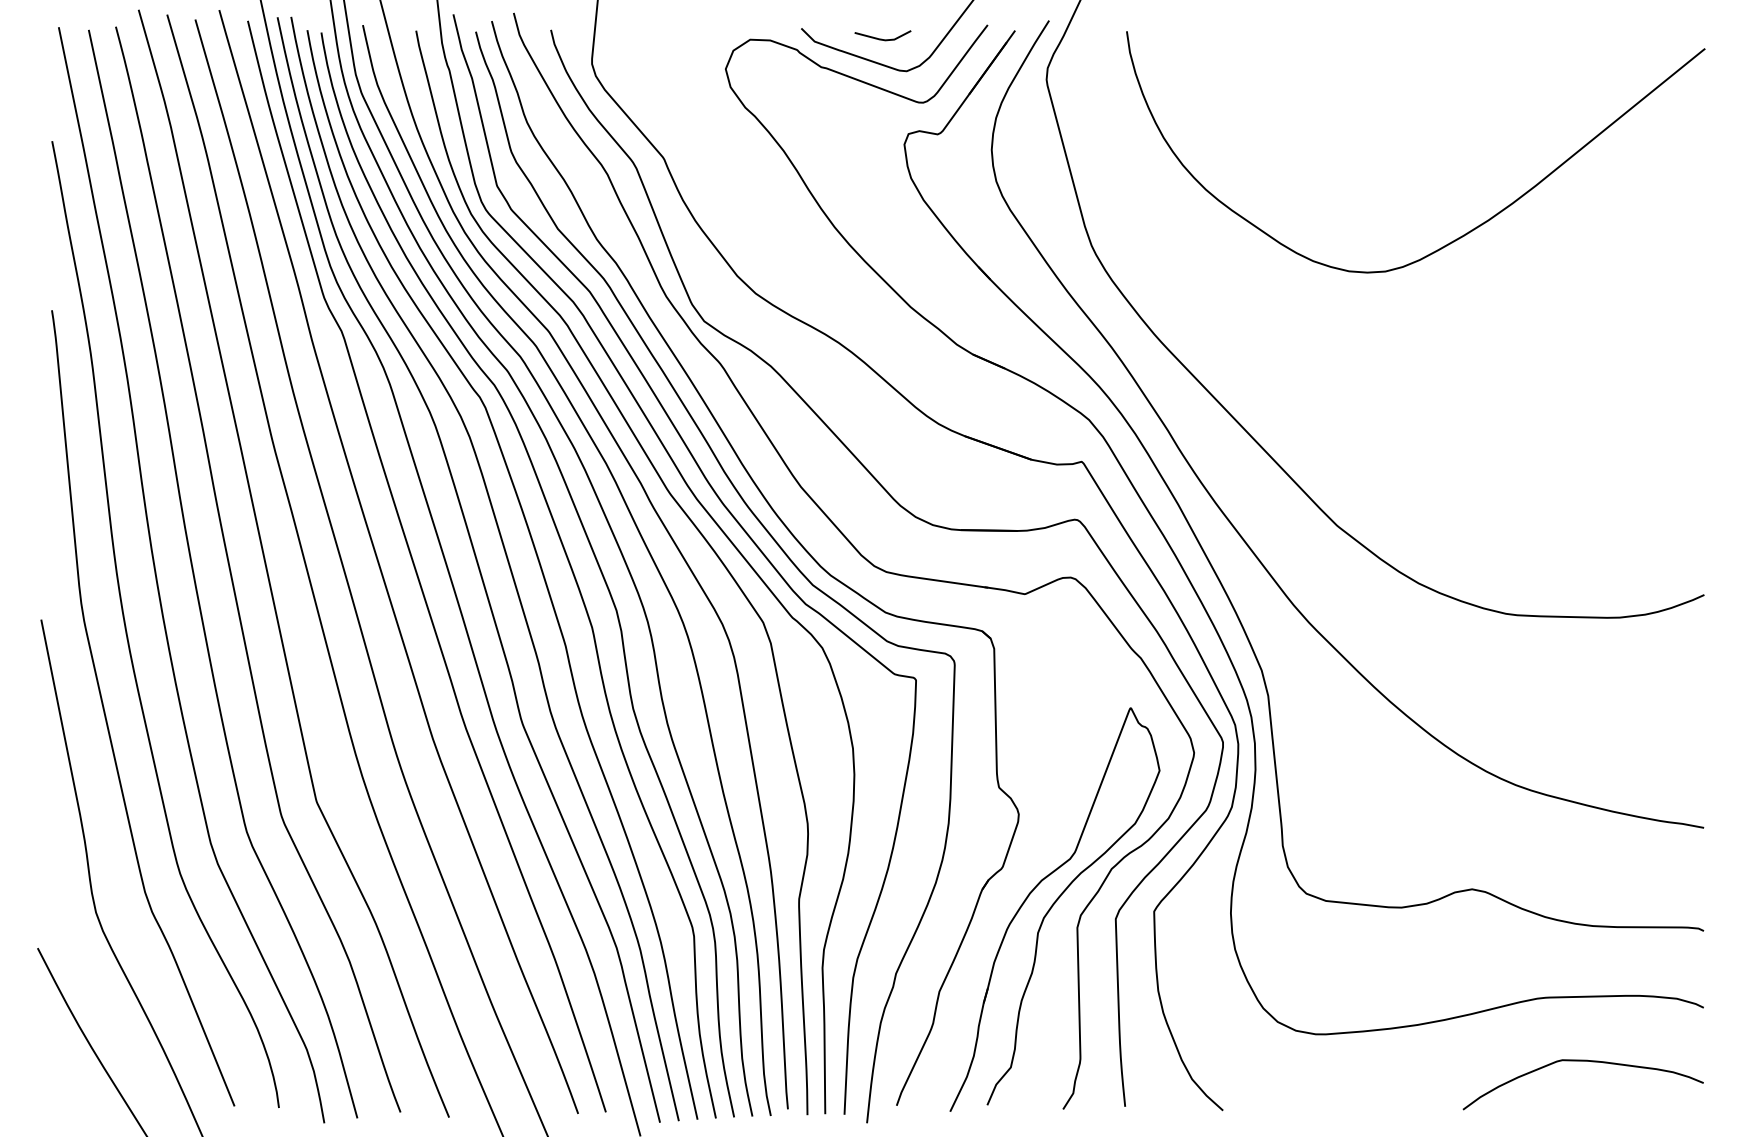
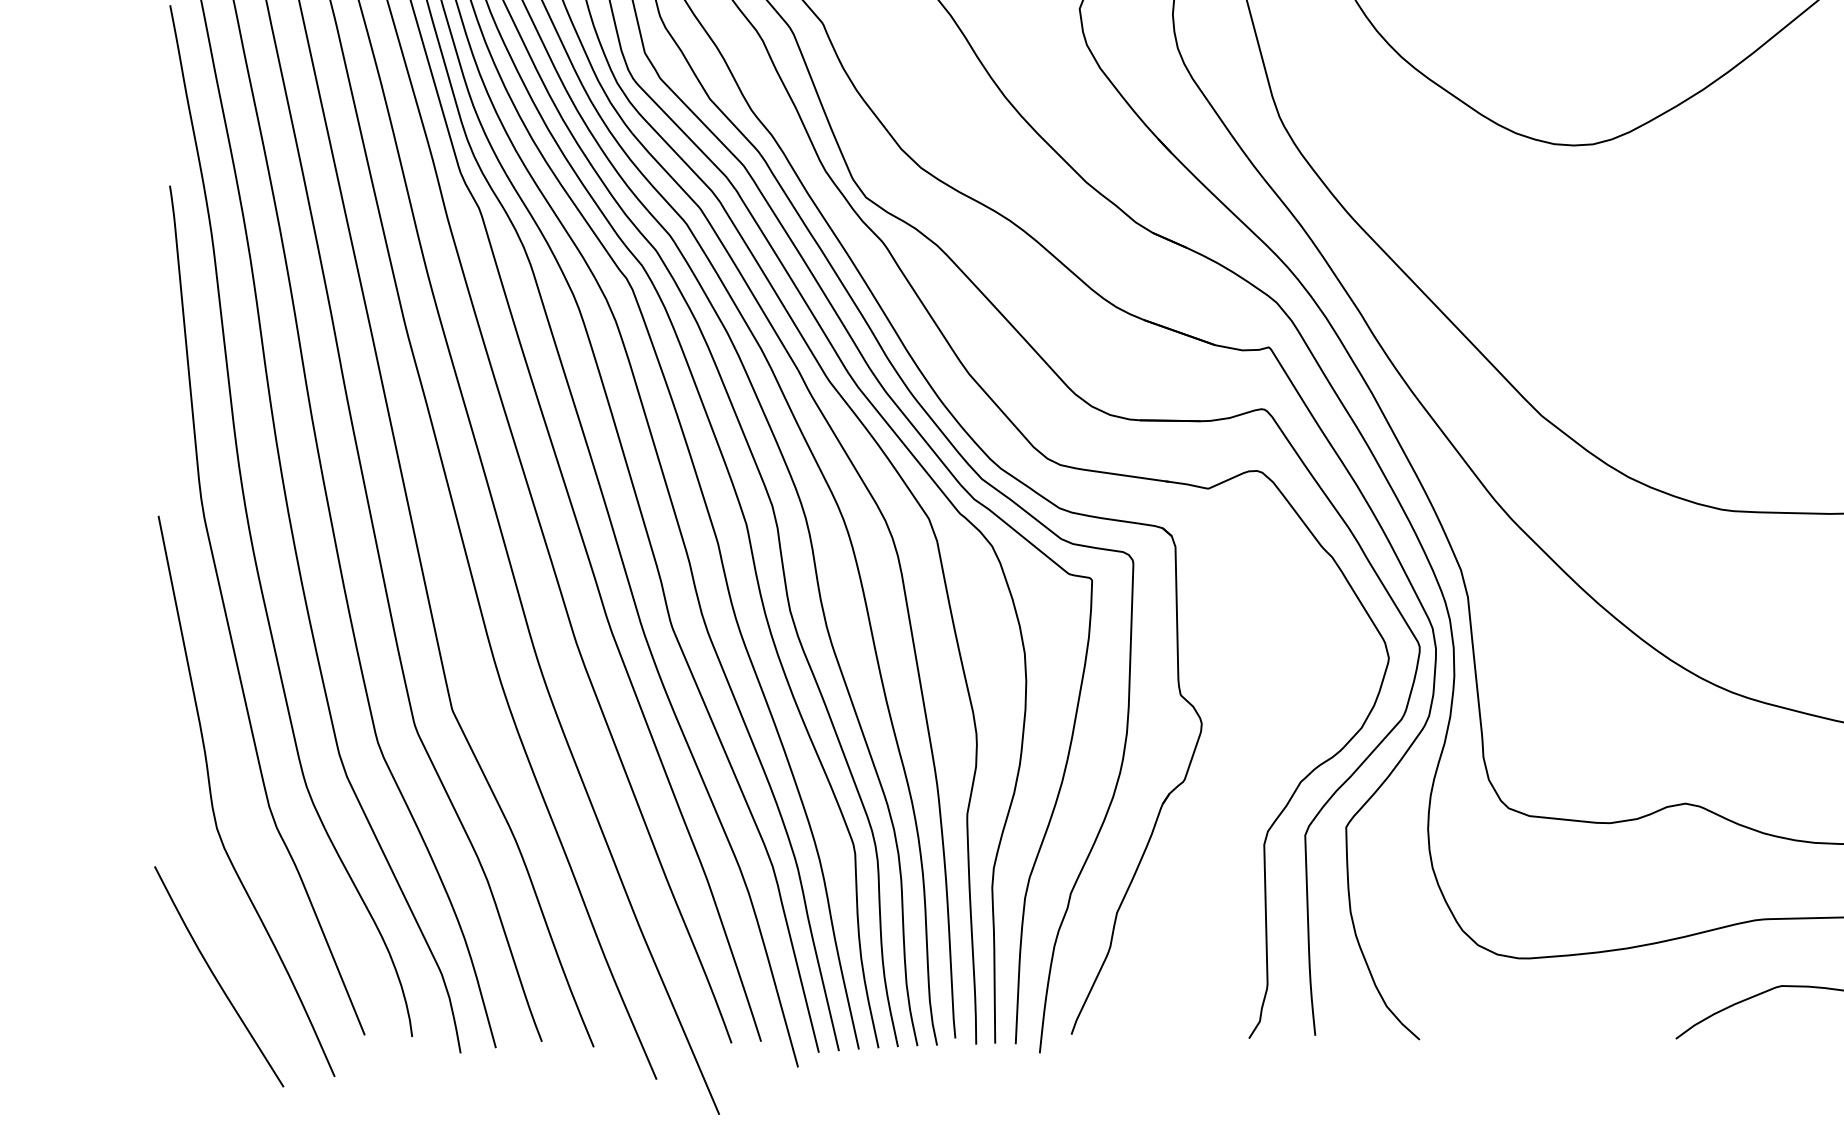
part: (1054, 909) -> (1239, 825), removed

